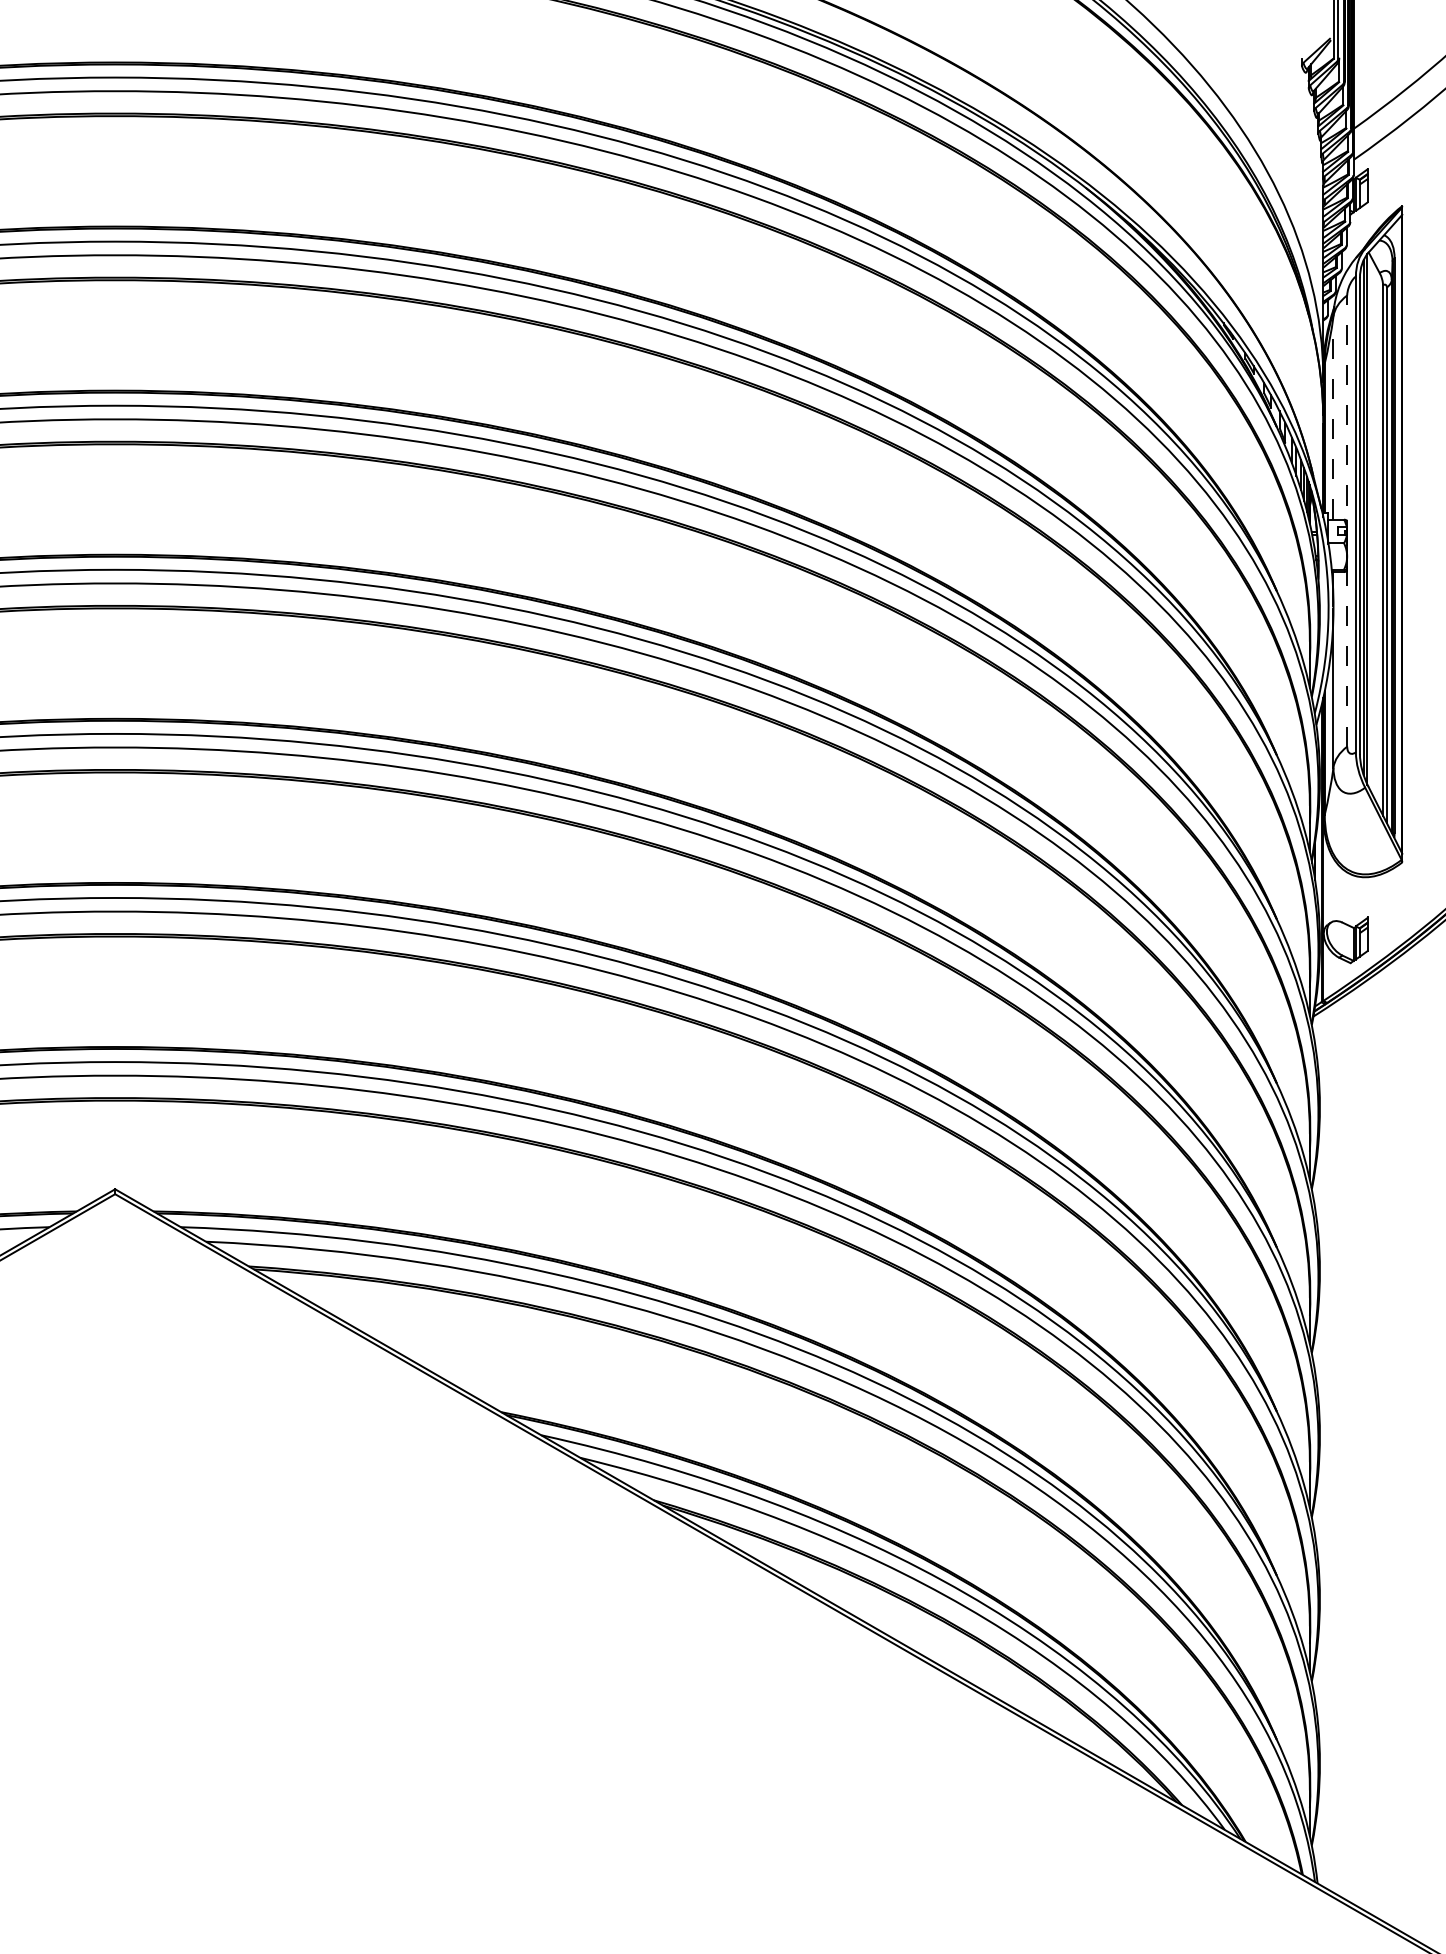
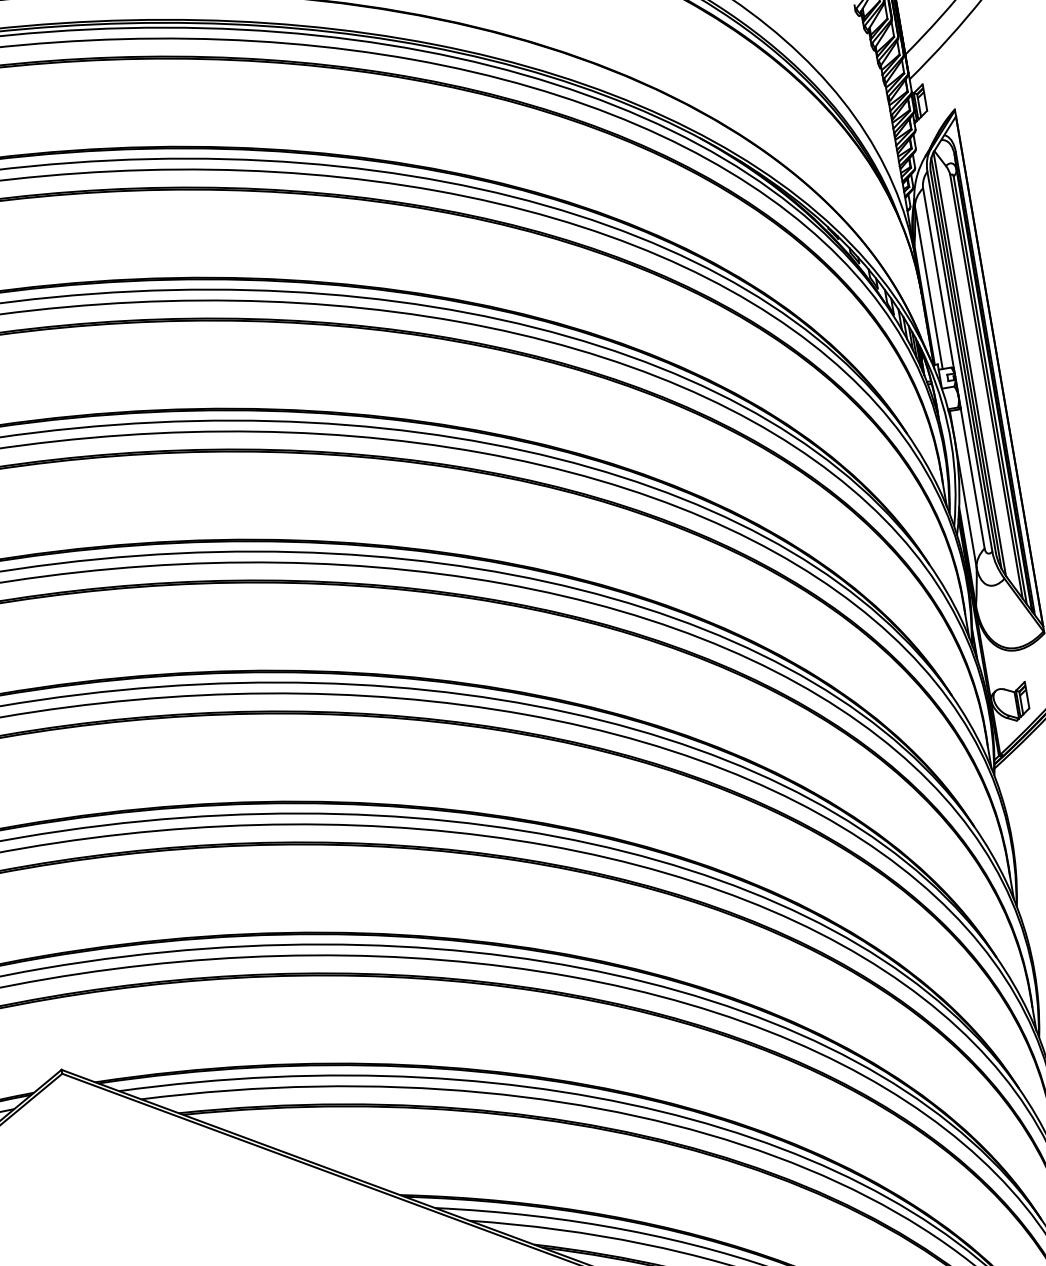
line: (1333, 418) -> (928, 288), dashed -> solid
line: (1347, 521) -> (954, 368), dashed -> solid

